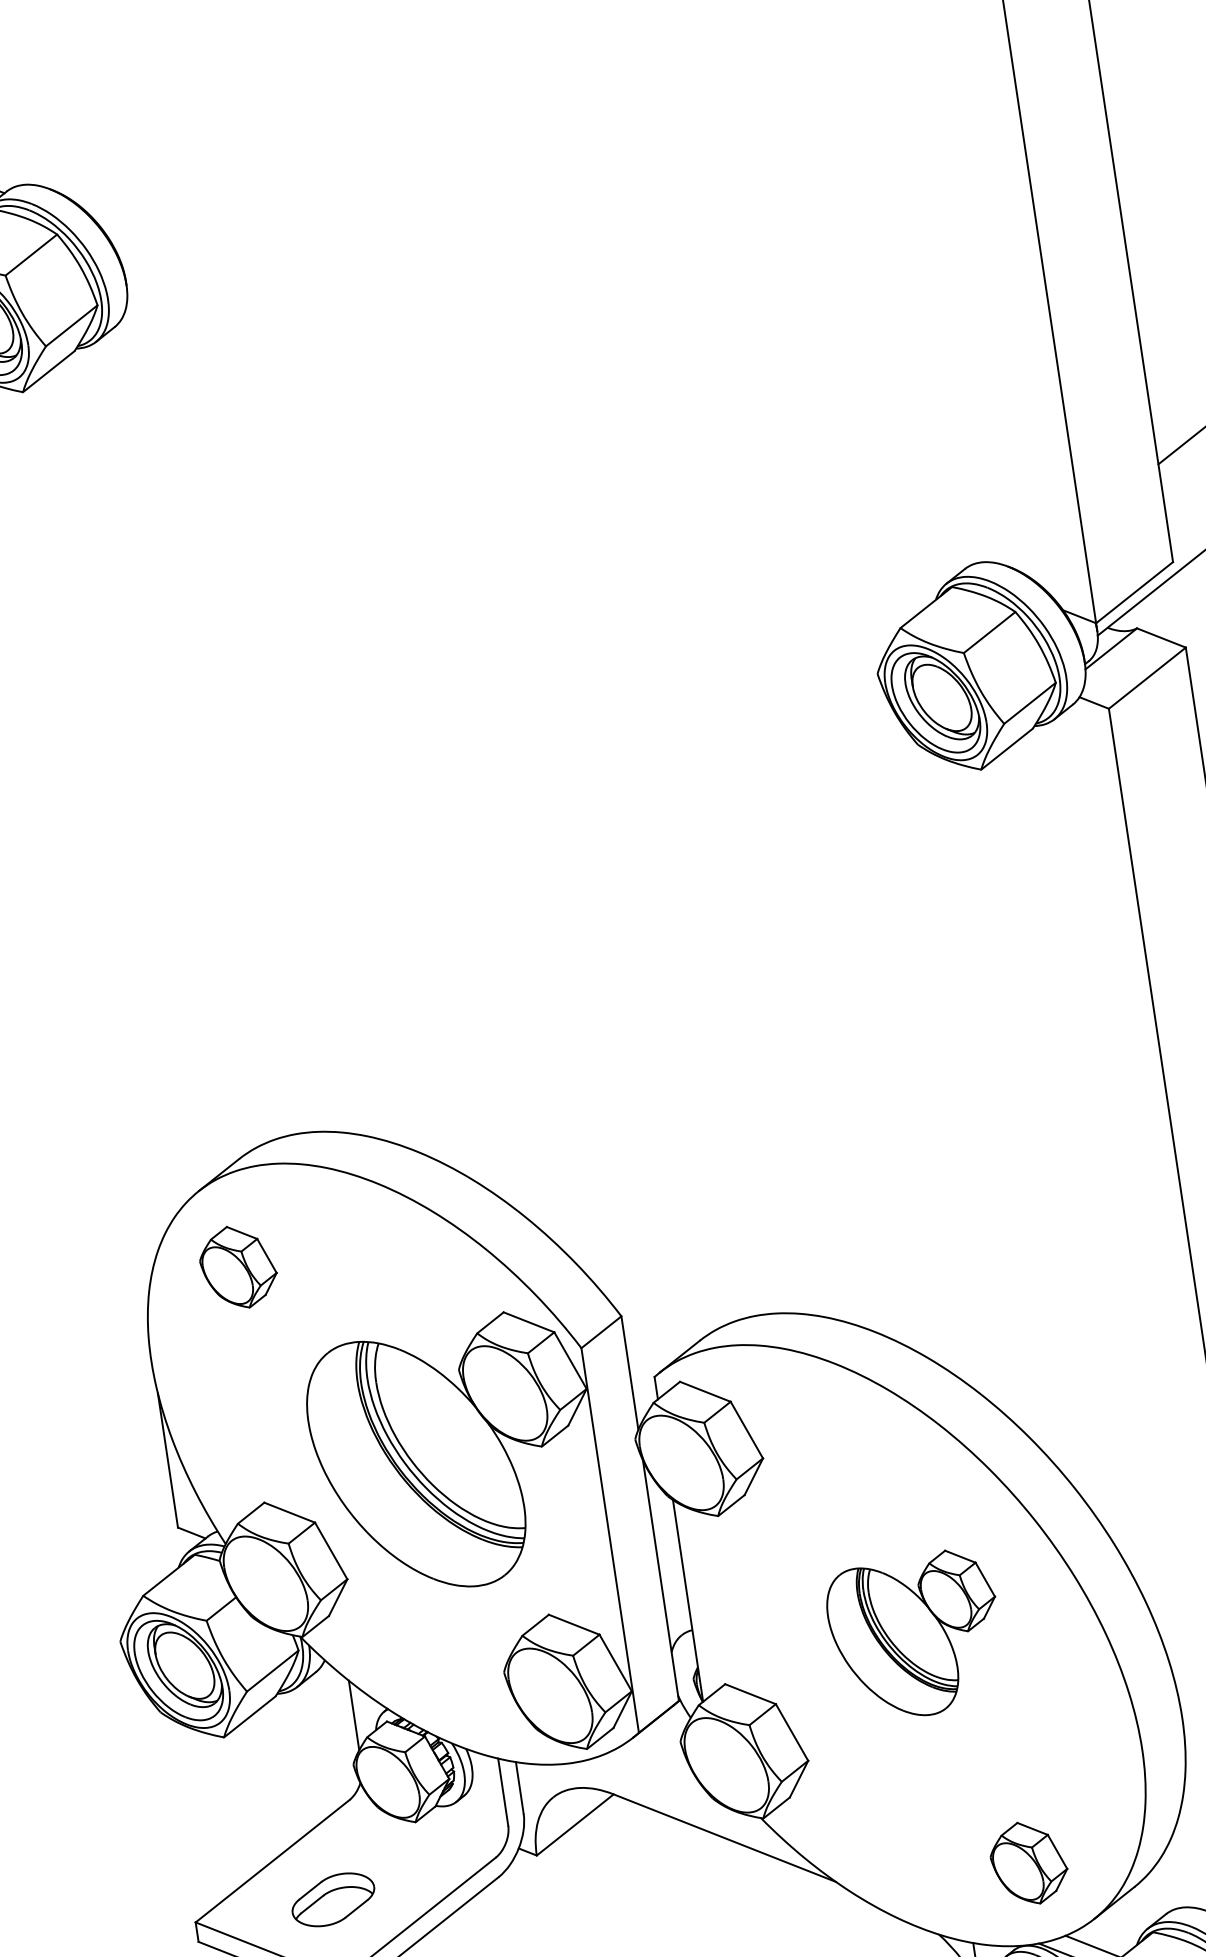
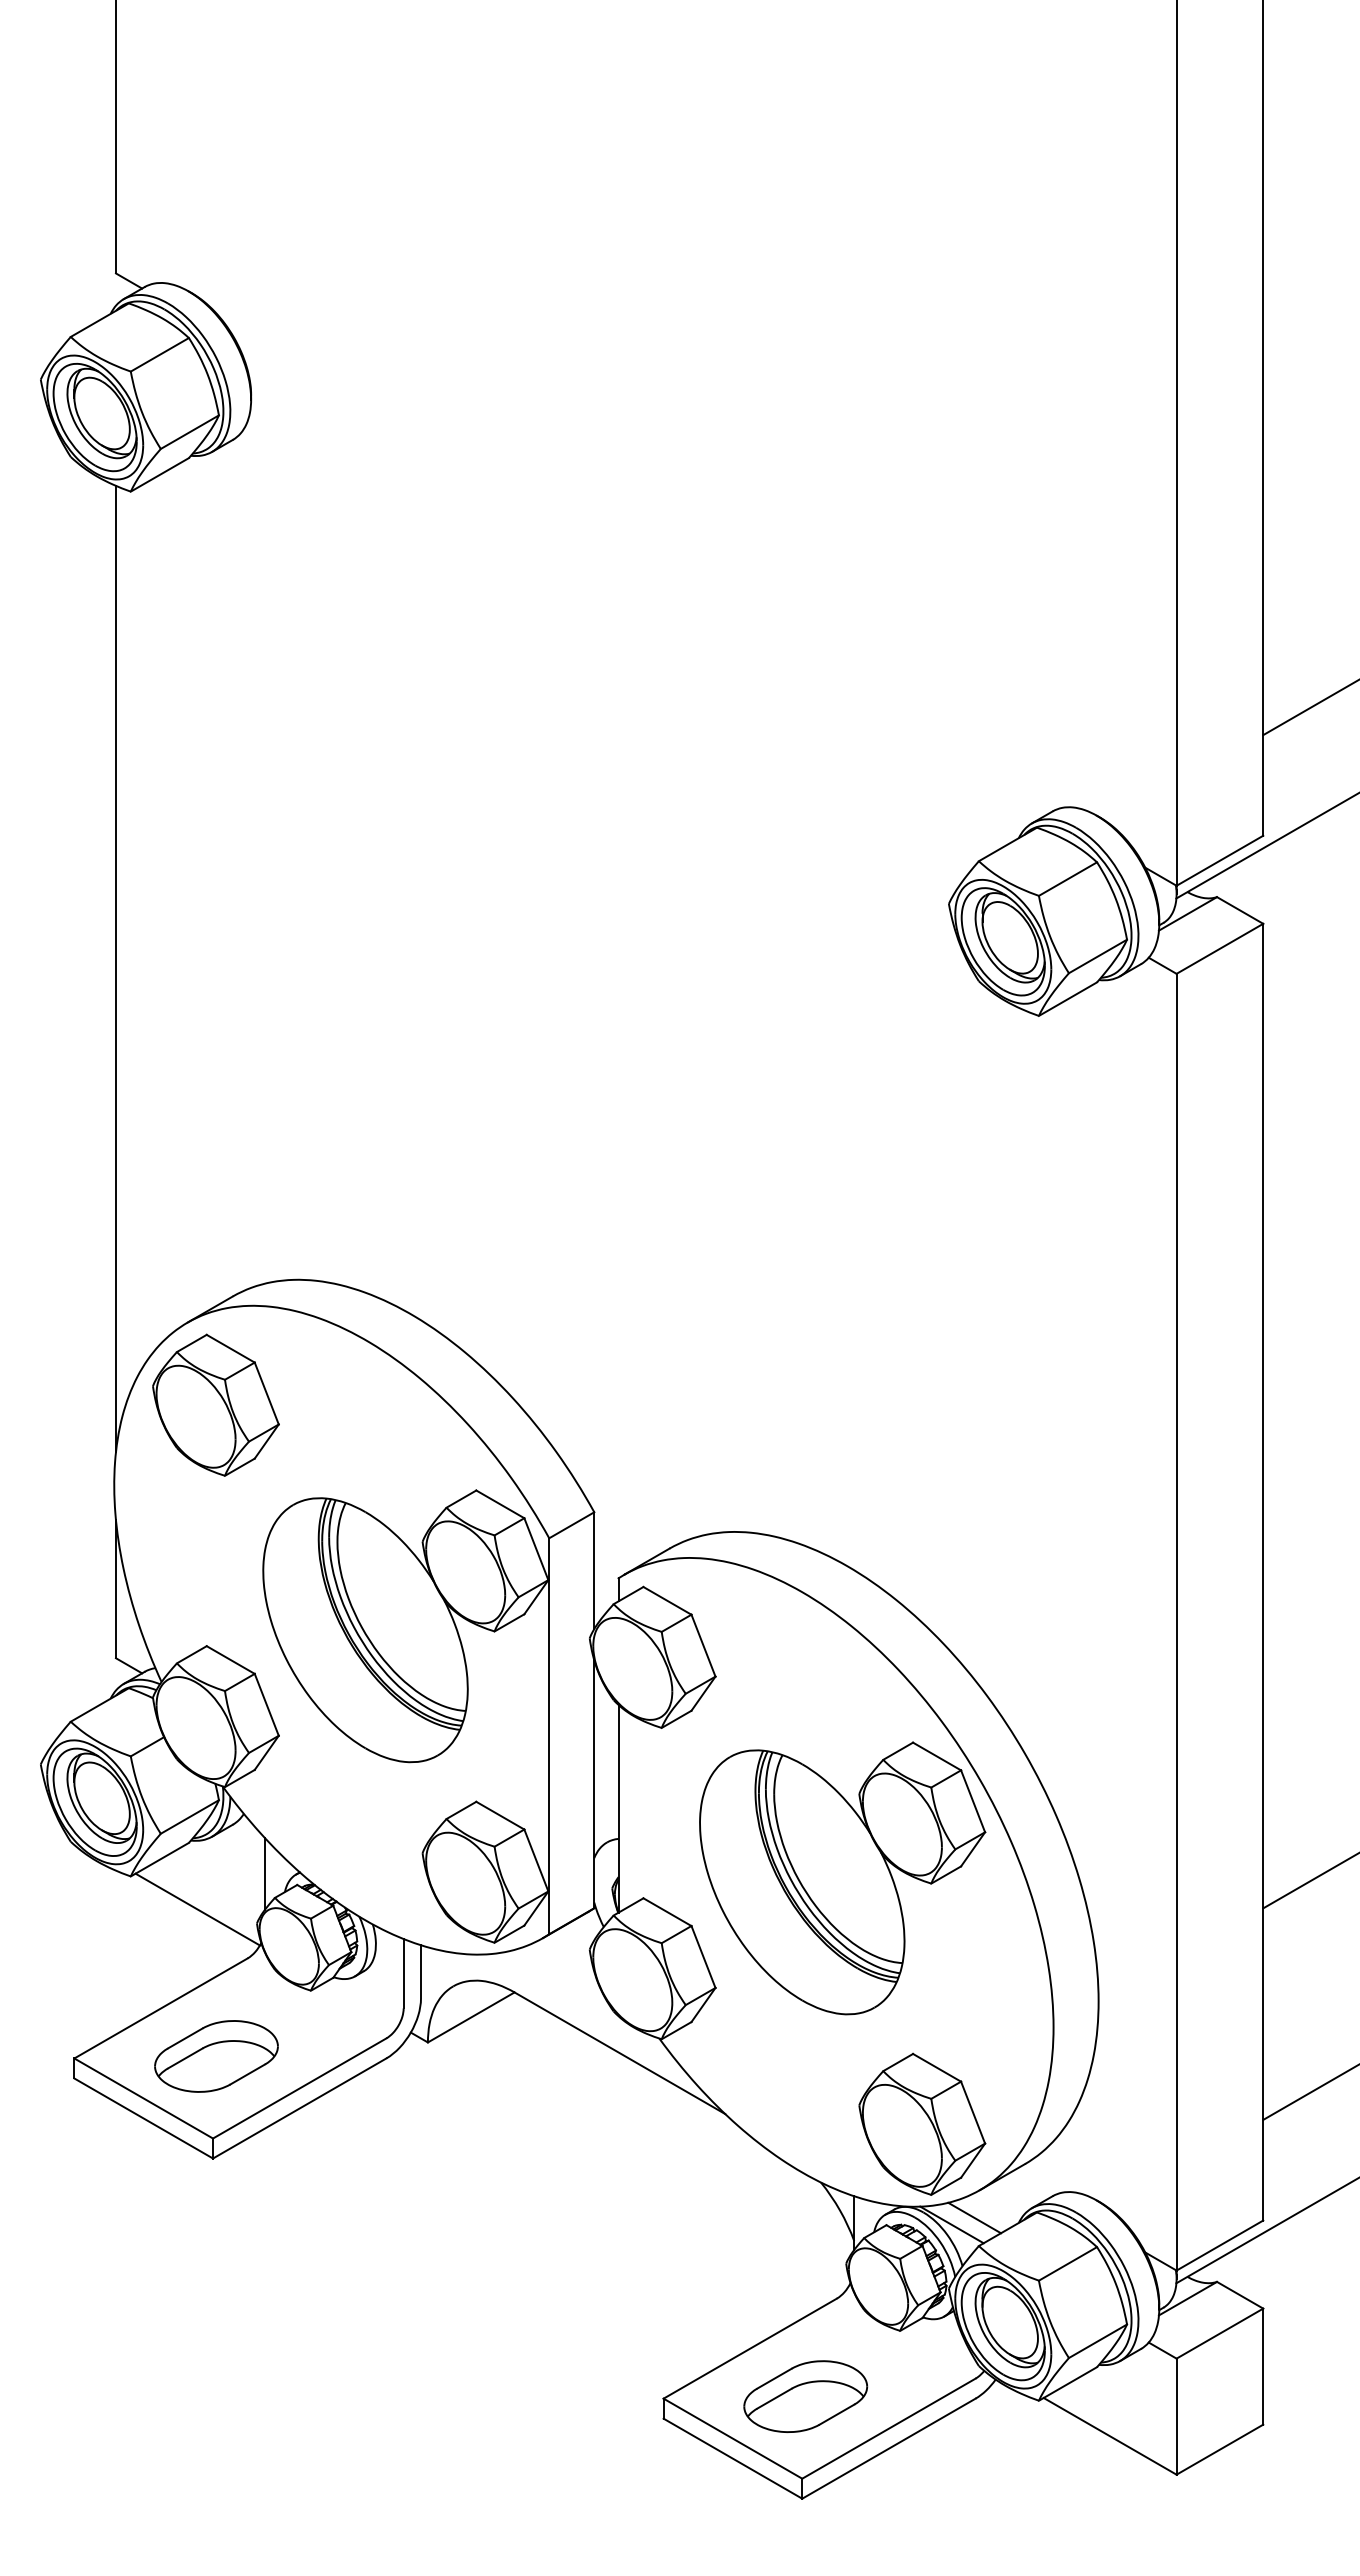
line: (77, 857) -> (115, 968), added
part: (237, 1266) -> (215, 1404), size x1.67
part: (915, 1636) -> (842, 1878), size x1.67
line: (293, 1759) -> (197, 1909), added
part: (1028, 1862) -> (922, 2123), size x1.67
part: (333, 1899) -> (216, 2056), size x1.43

